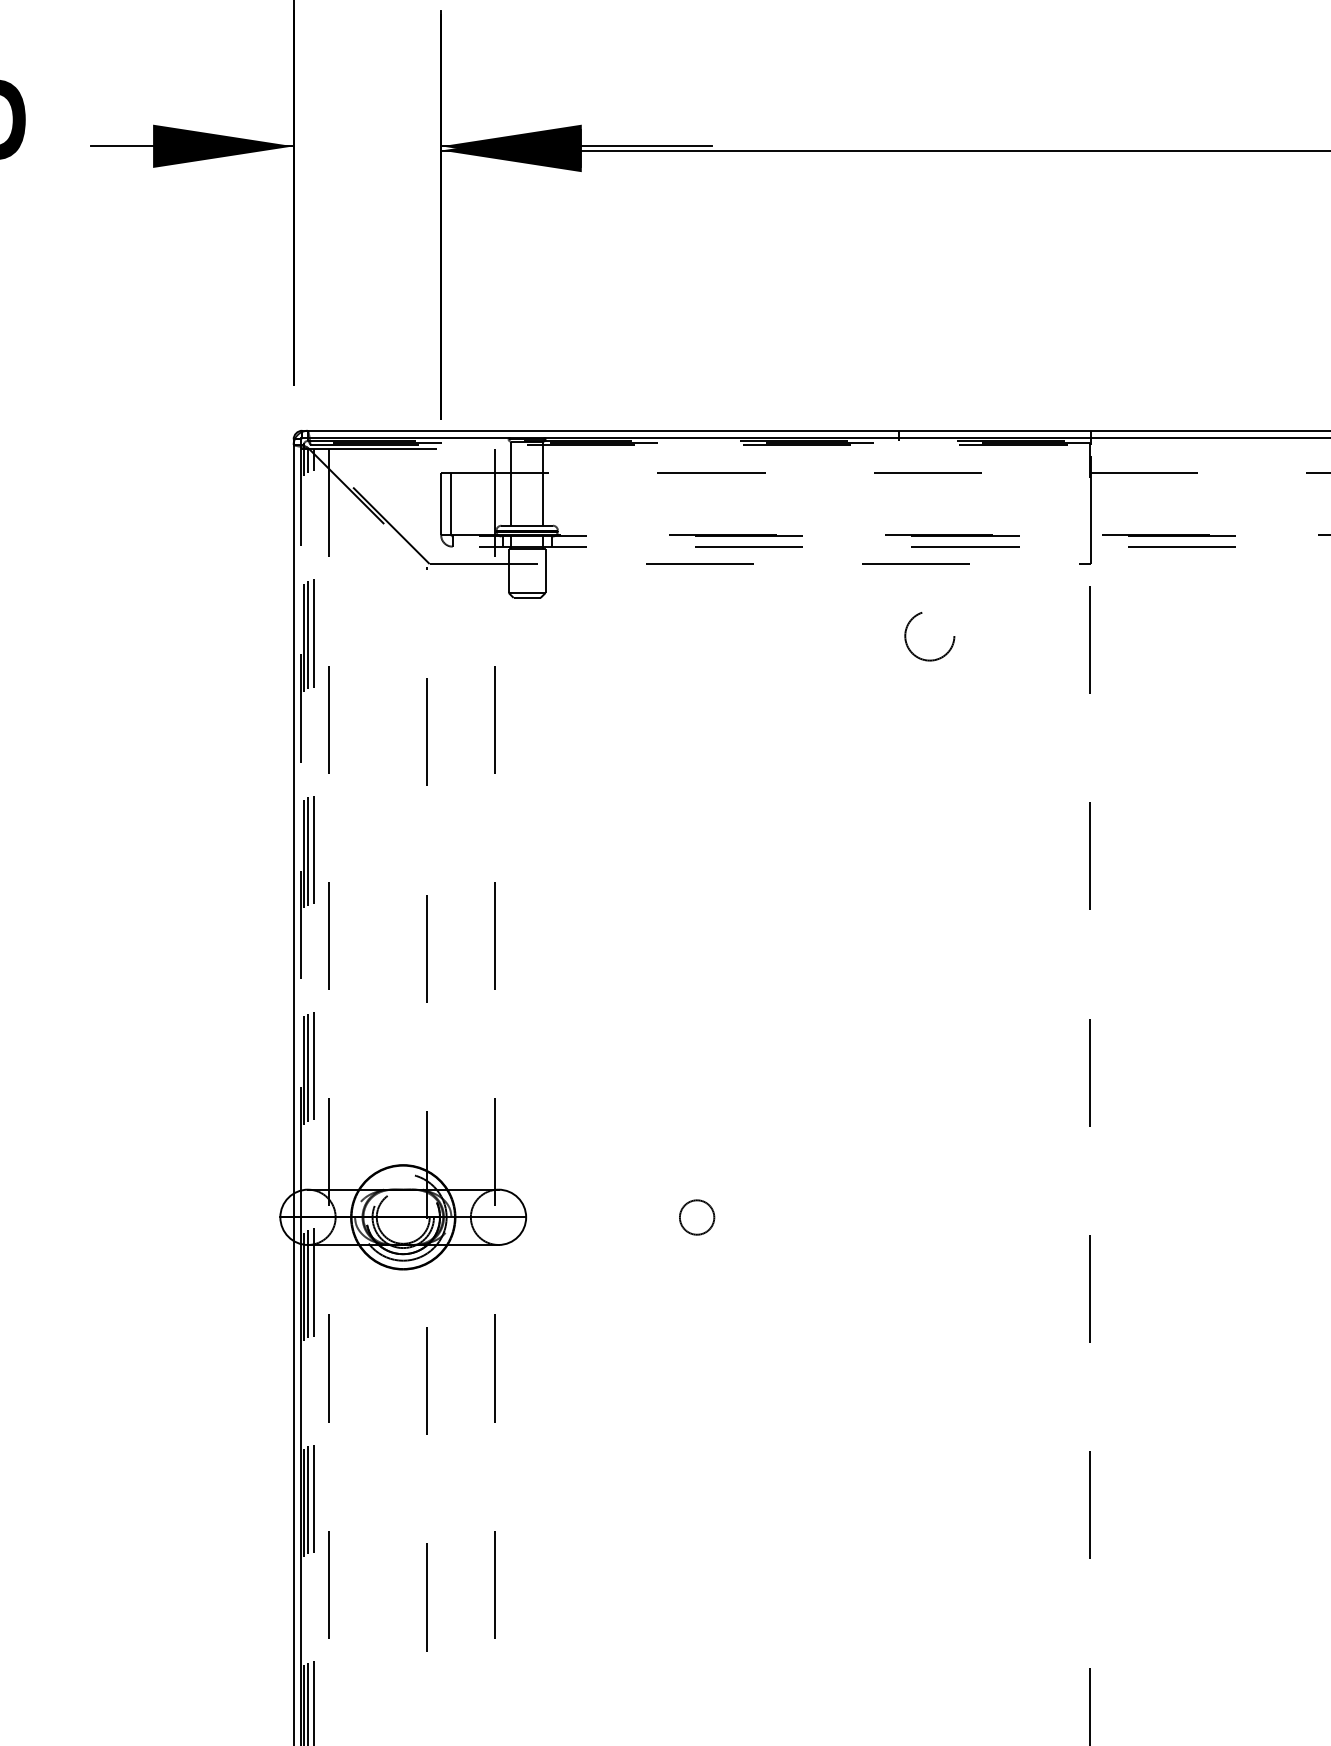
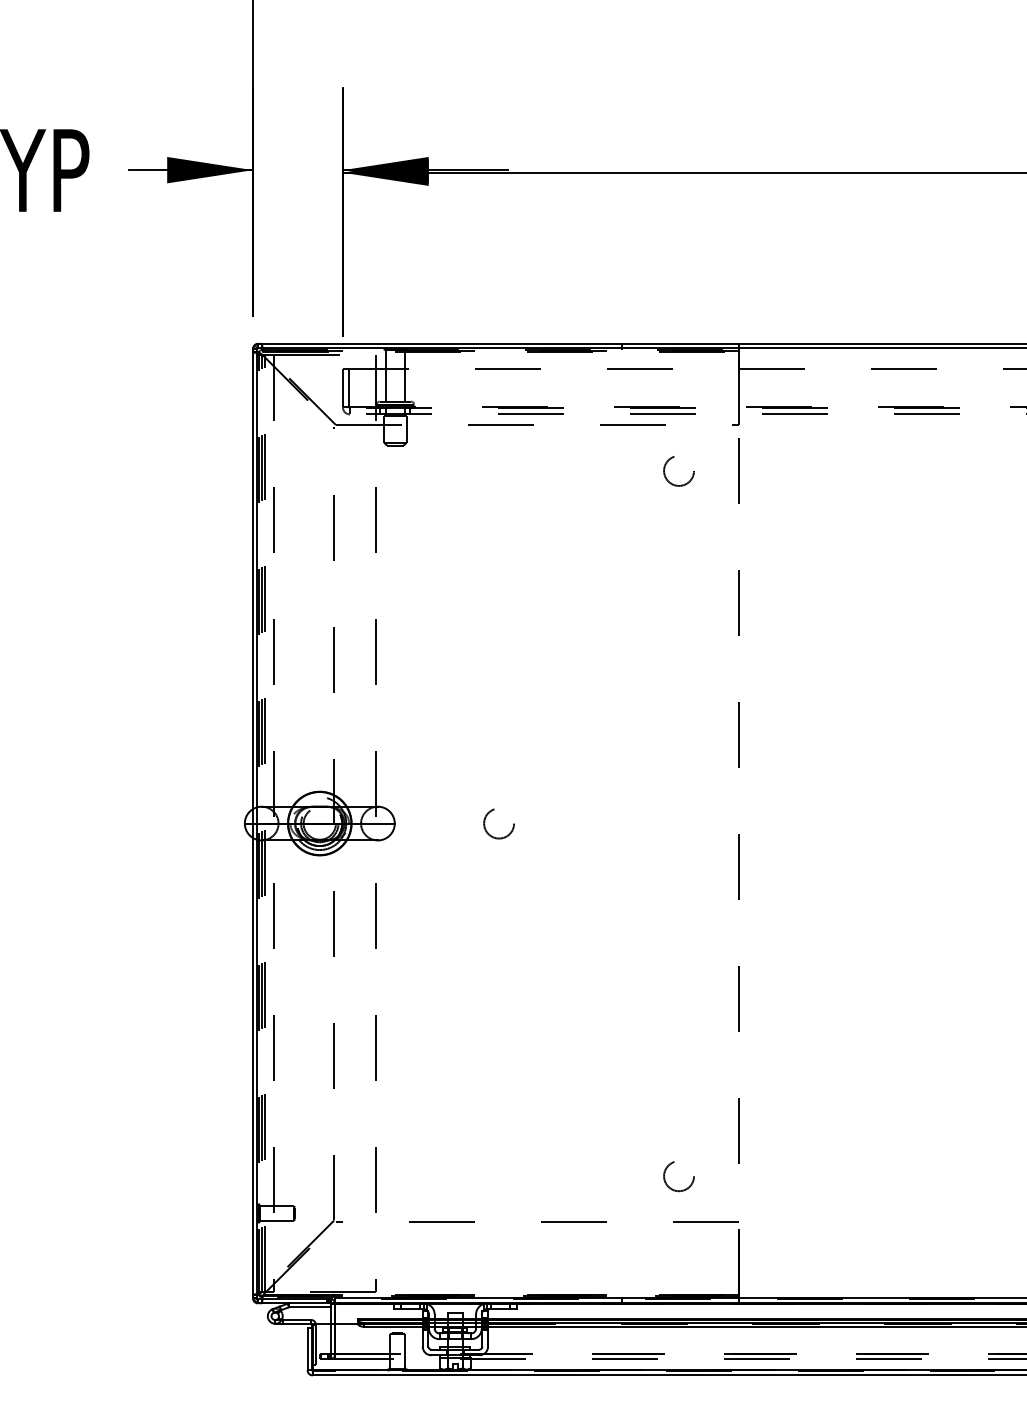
circle: (928, 636) -> (678, 471), moved
line: (301, 813) -> (257, 577), dashed -> solid
circle: (696, 1217) -> (498, 823), size x1.43

